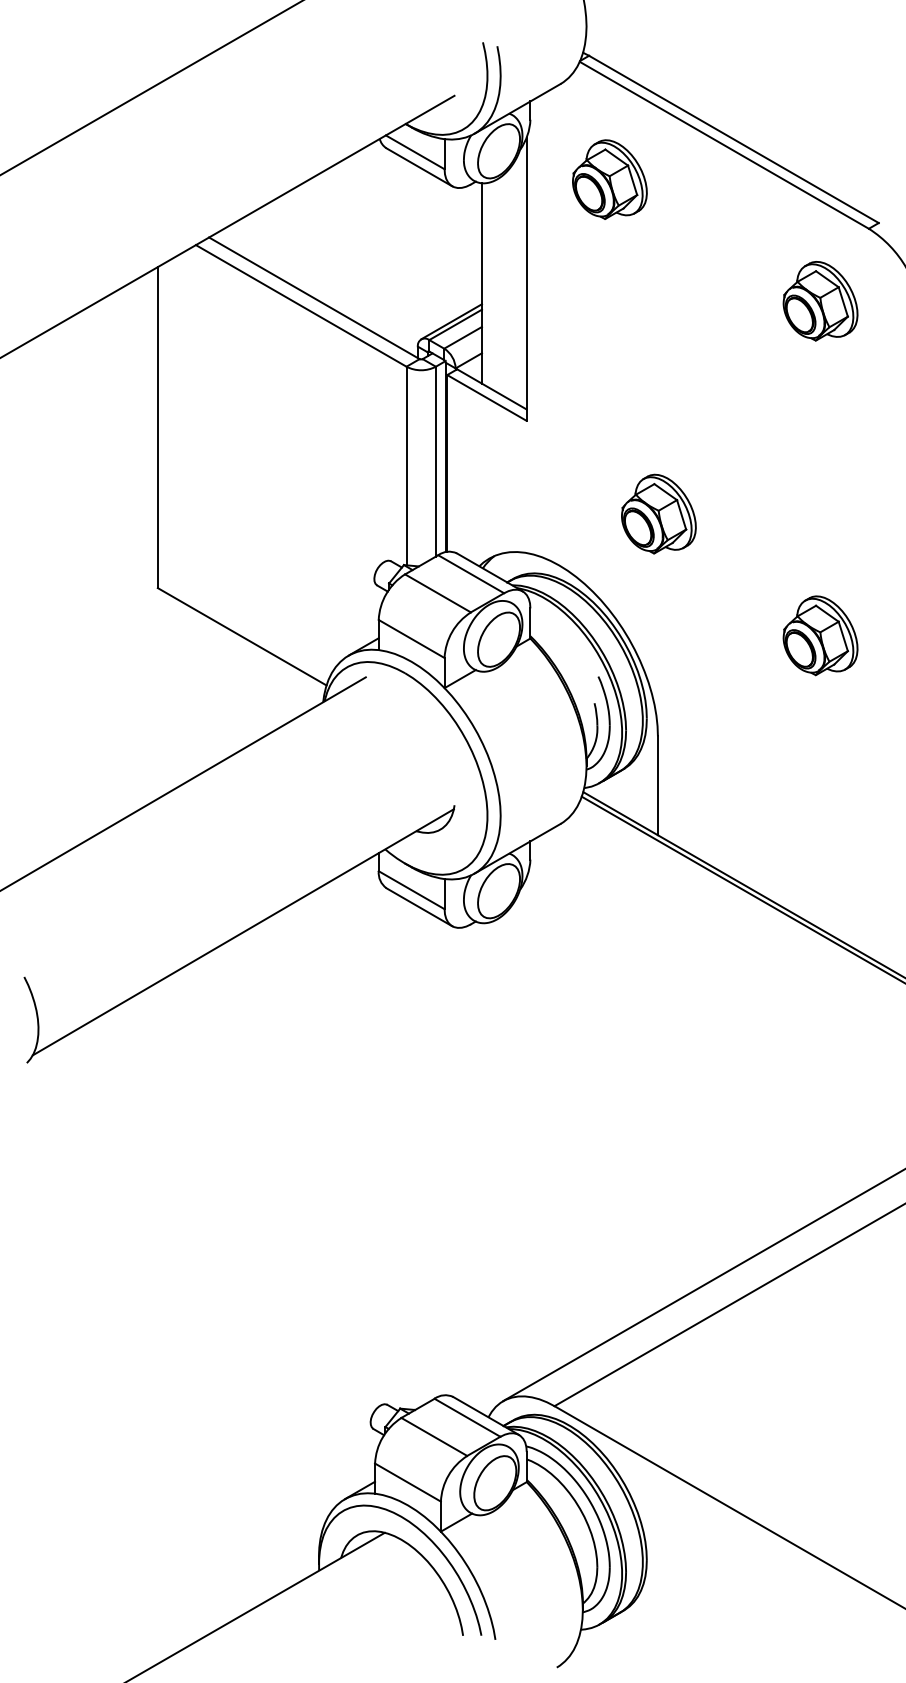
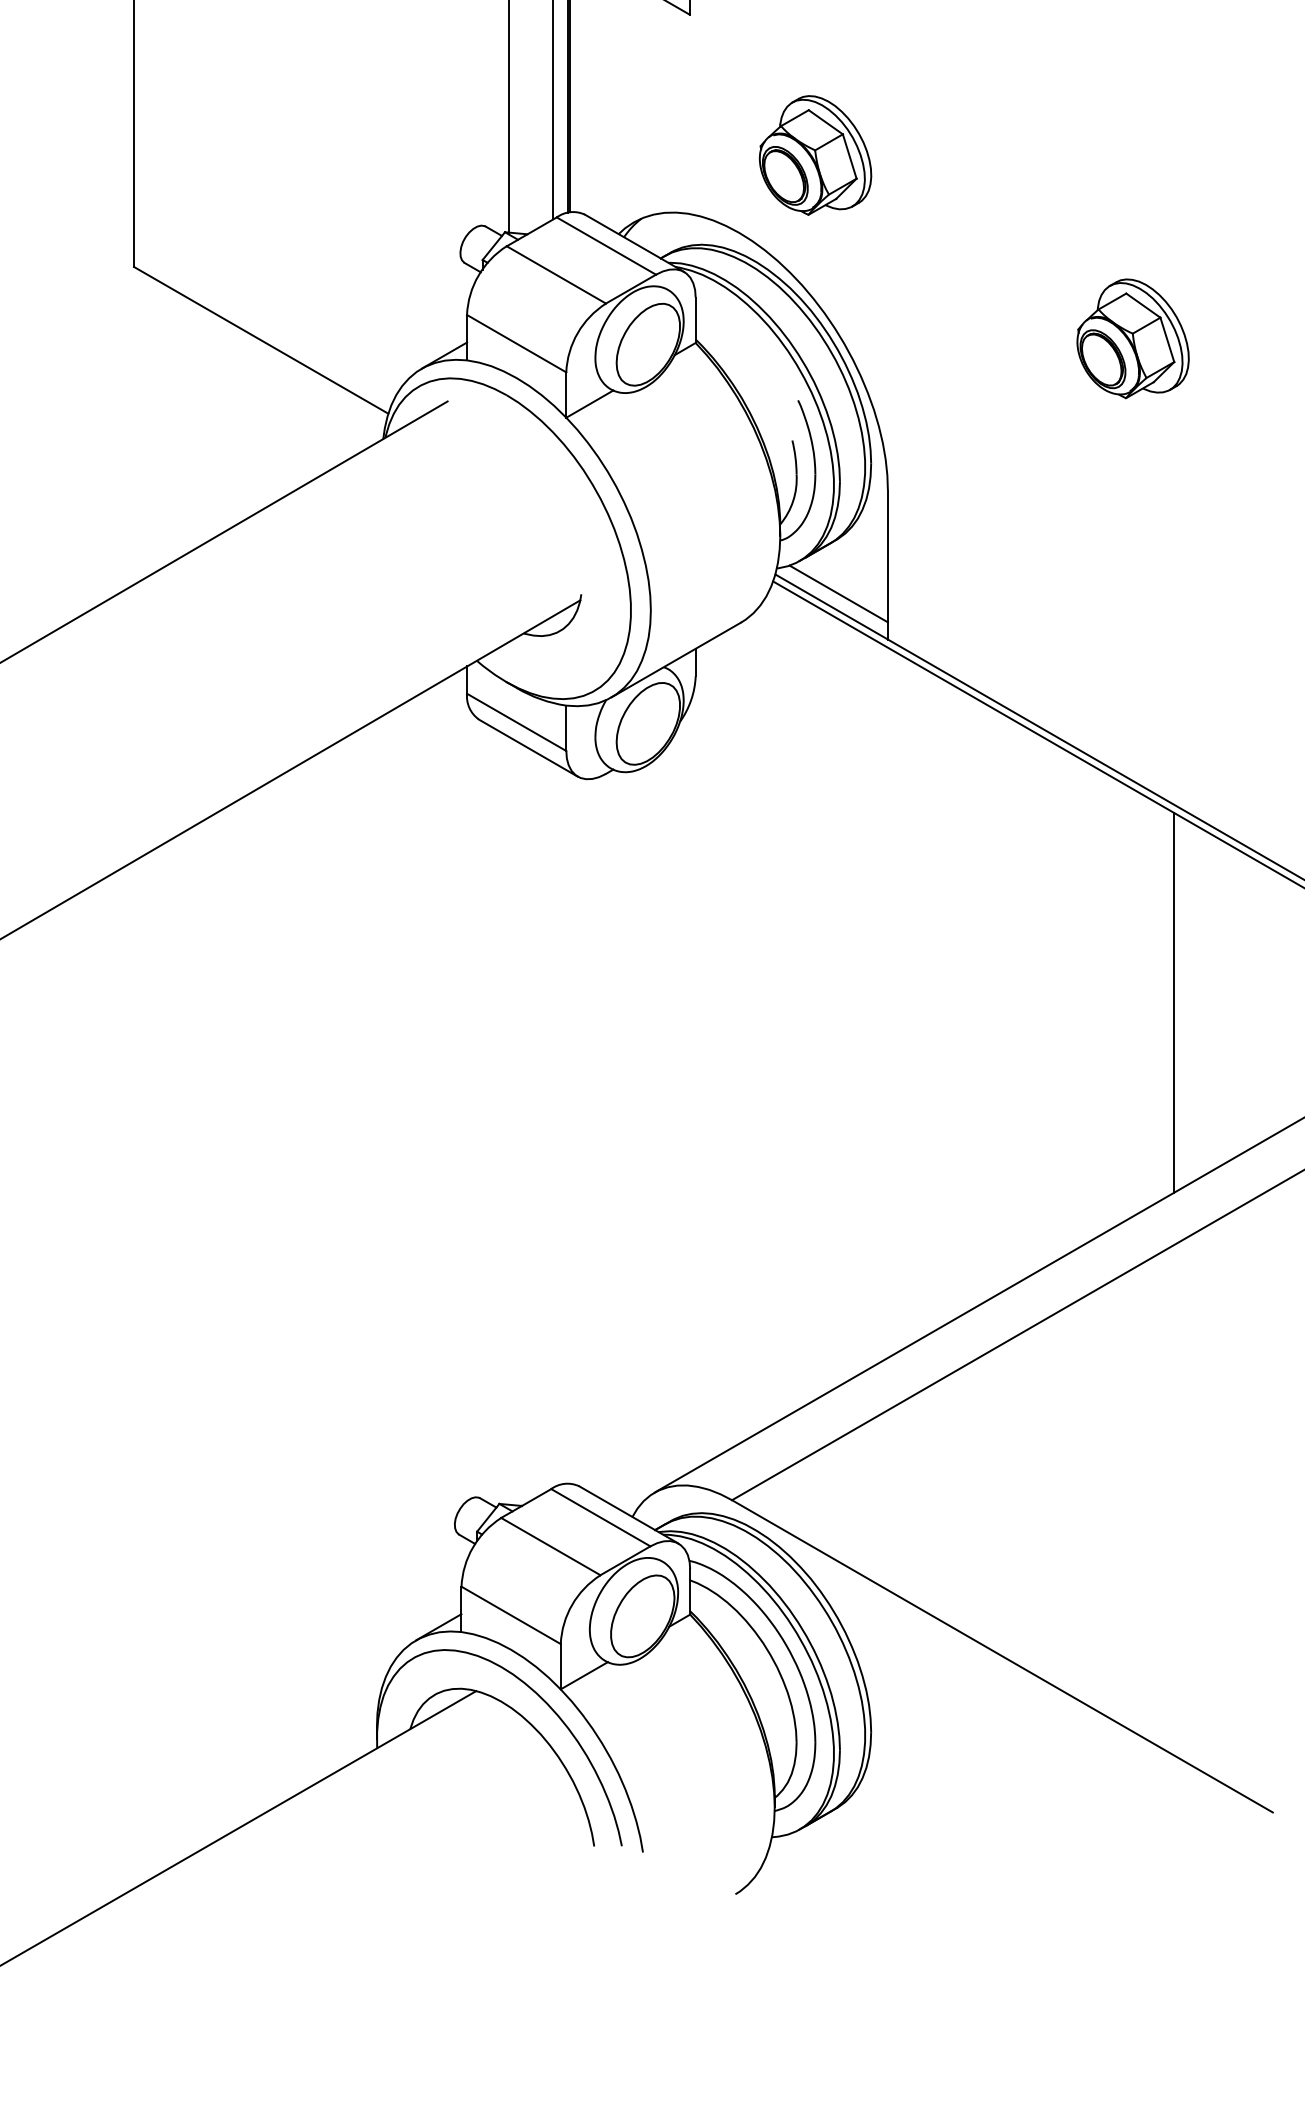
part: (658, 513) -> (814, 154), moved
line: (624, 804) -> (837, 593), added
line: (847, 1076) -> (1173, 1003), added

